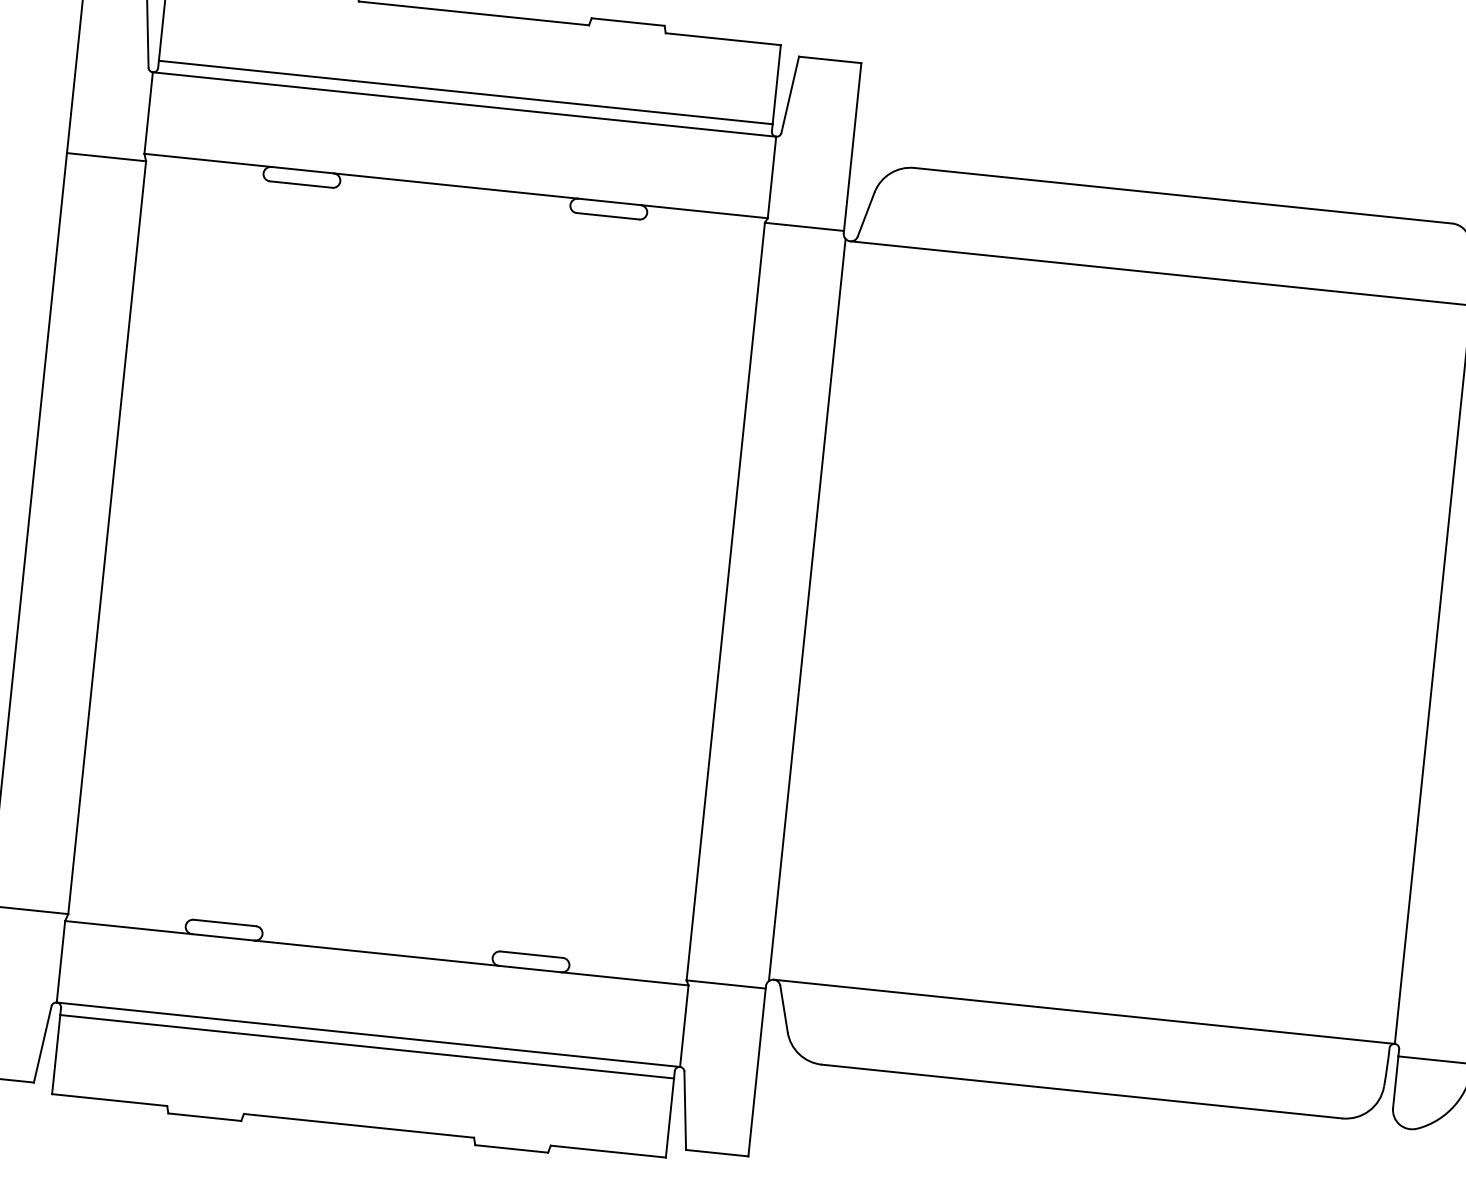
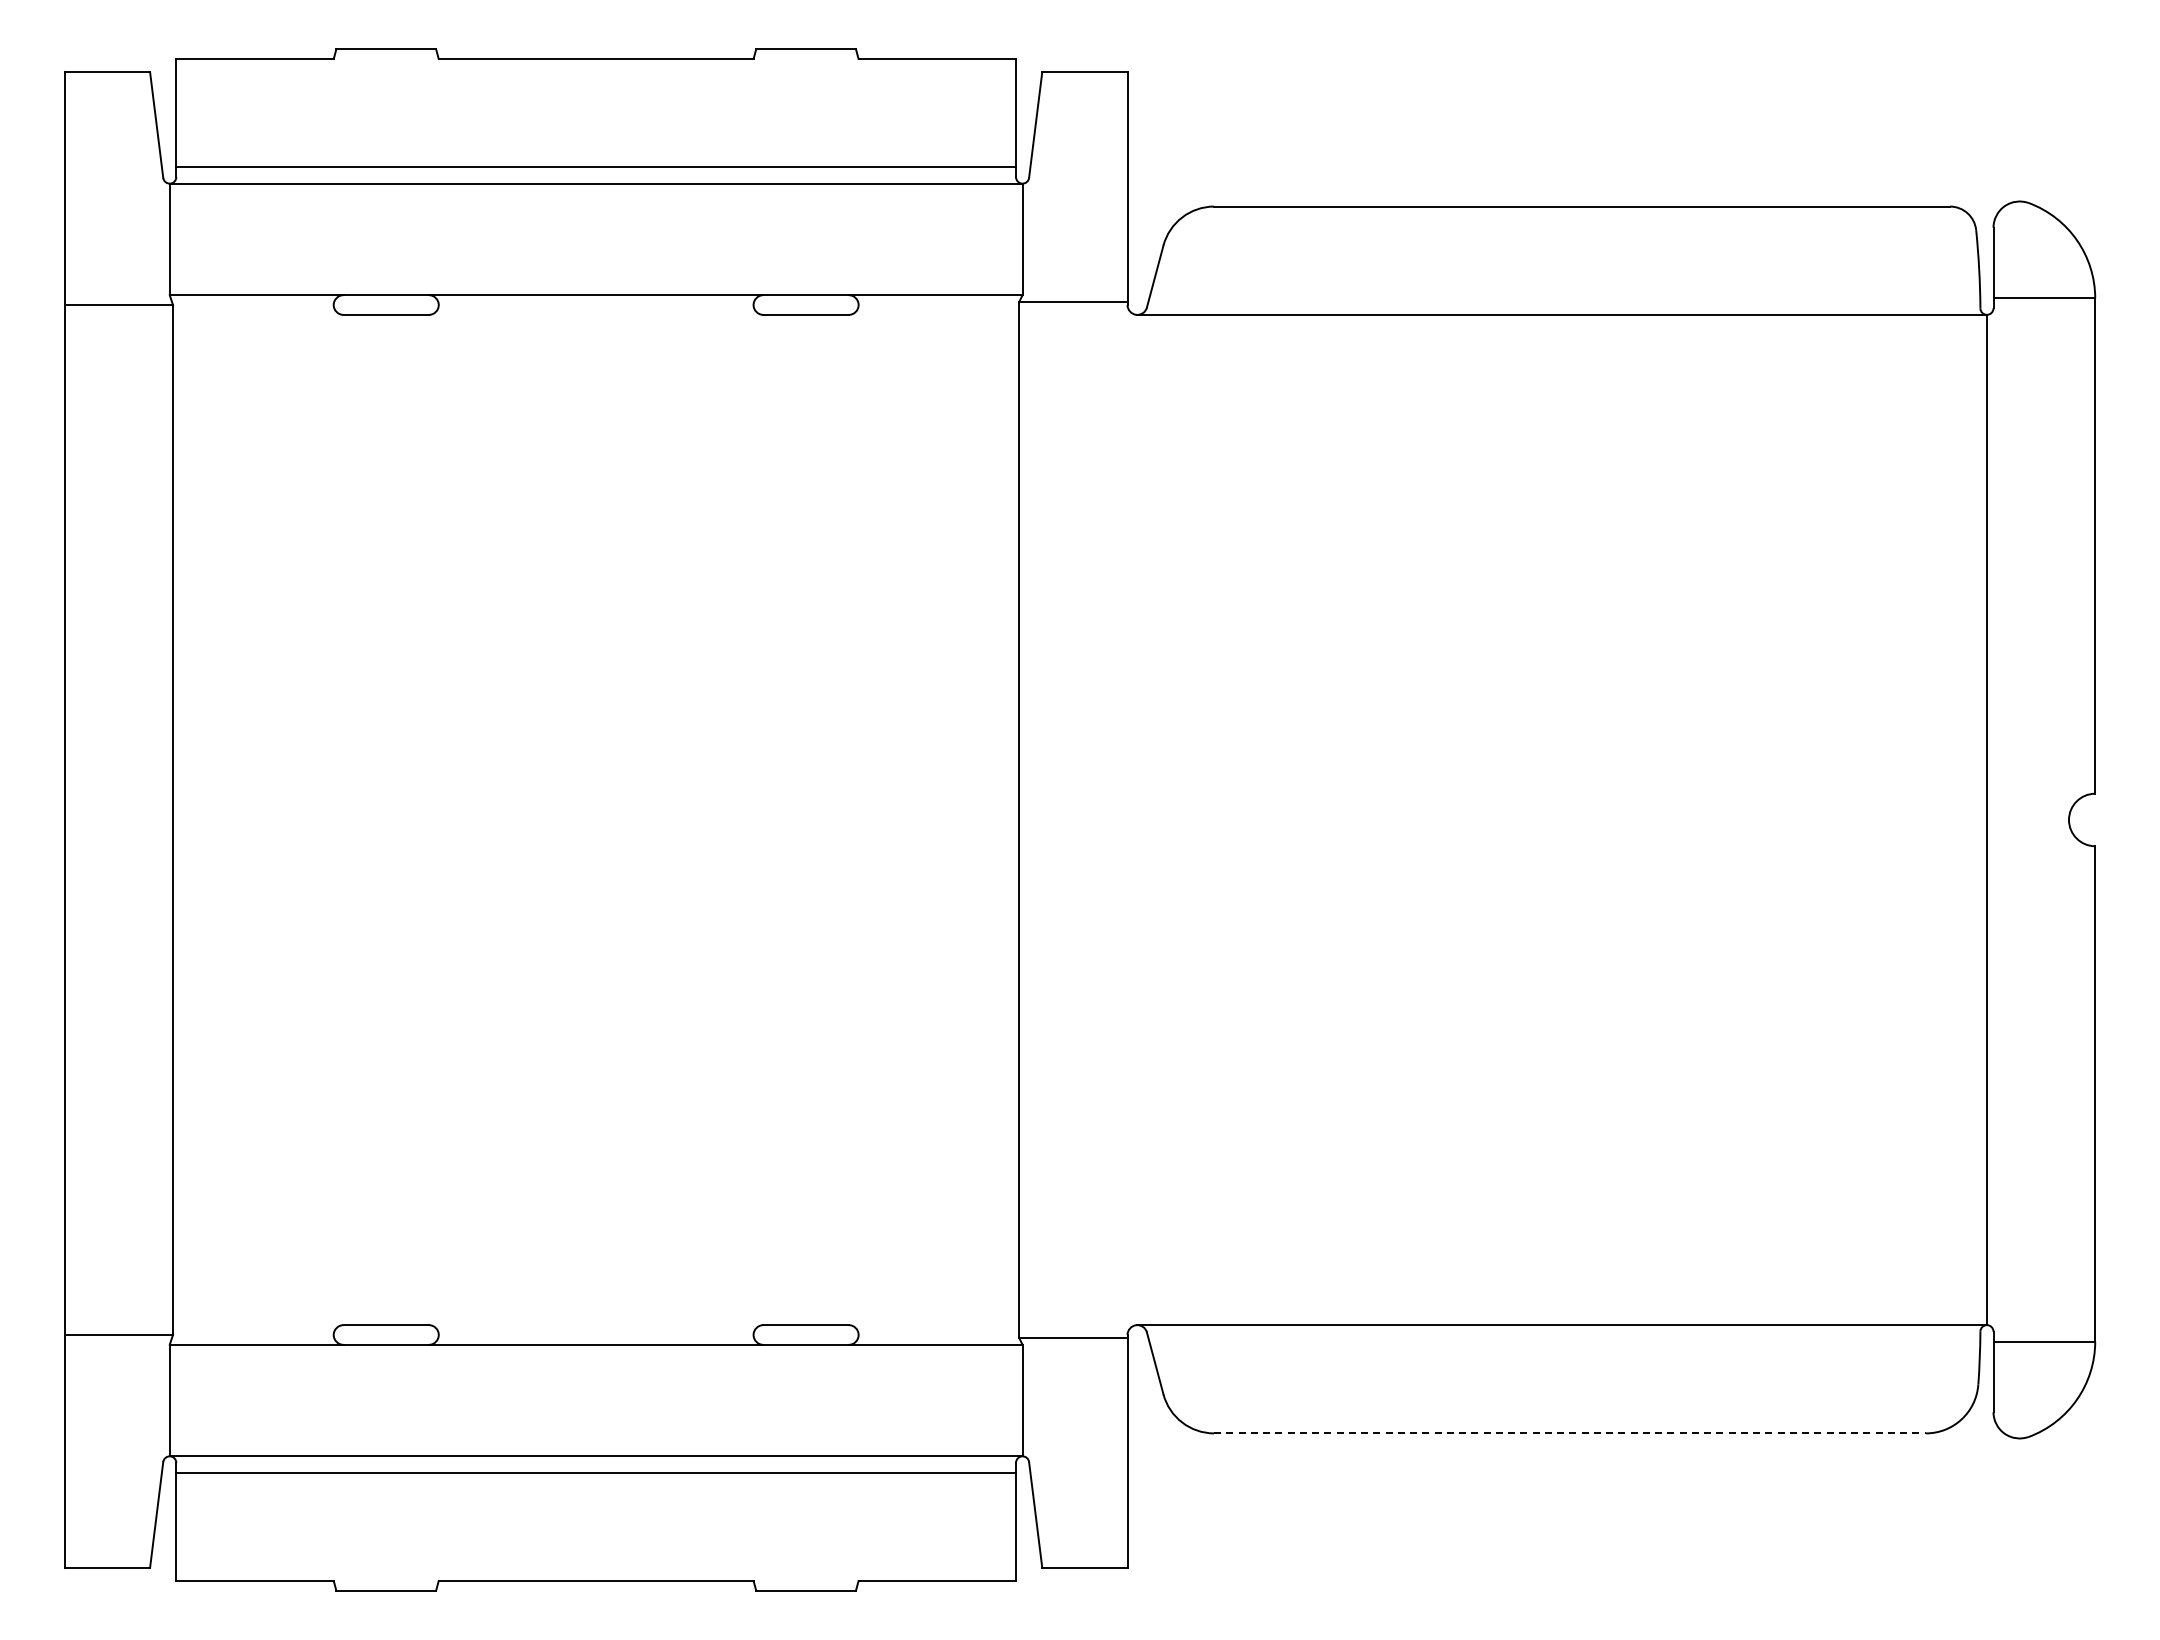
line: (807, 609) -> (1130, 819), removed
line: (1082, 1091) -> (1570, 1433), solid -> dashed

